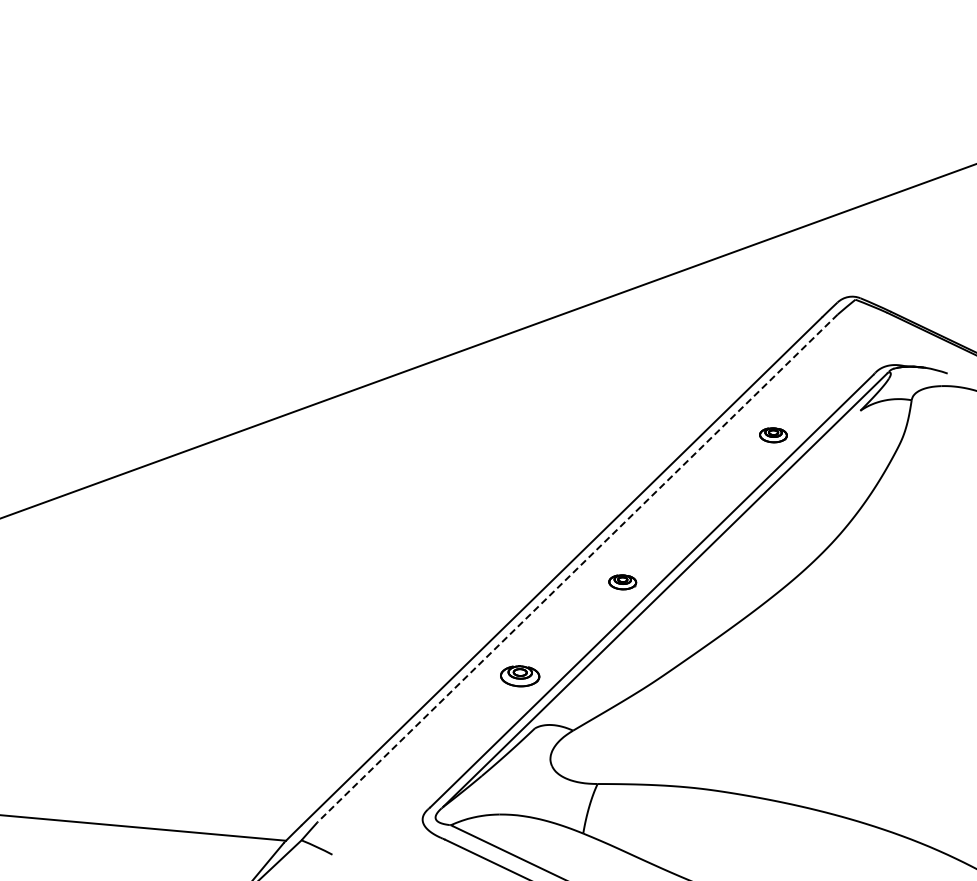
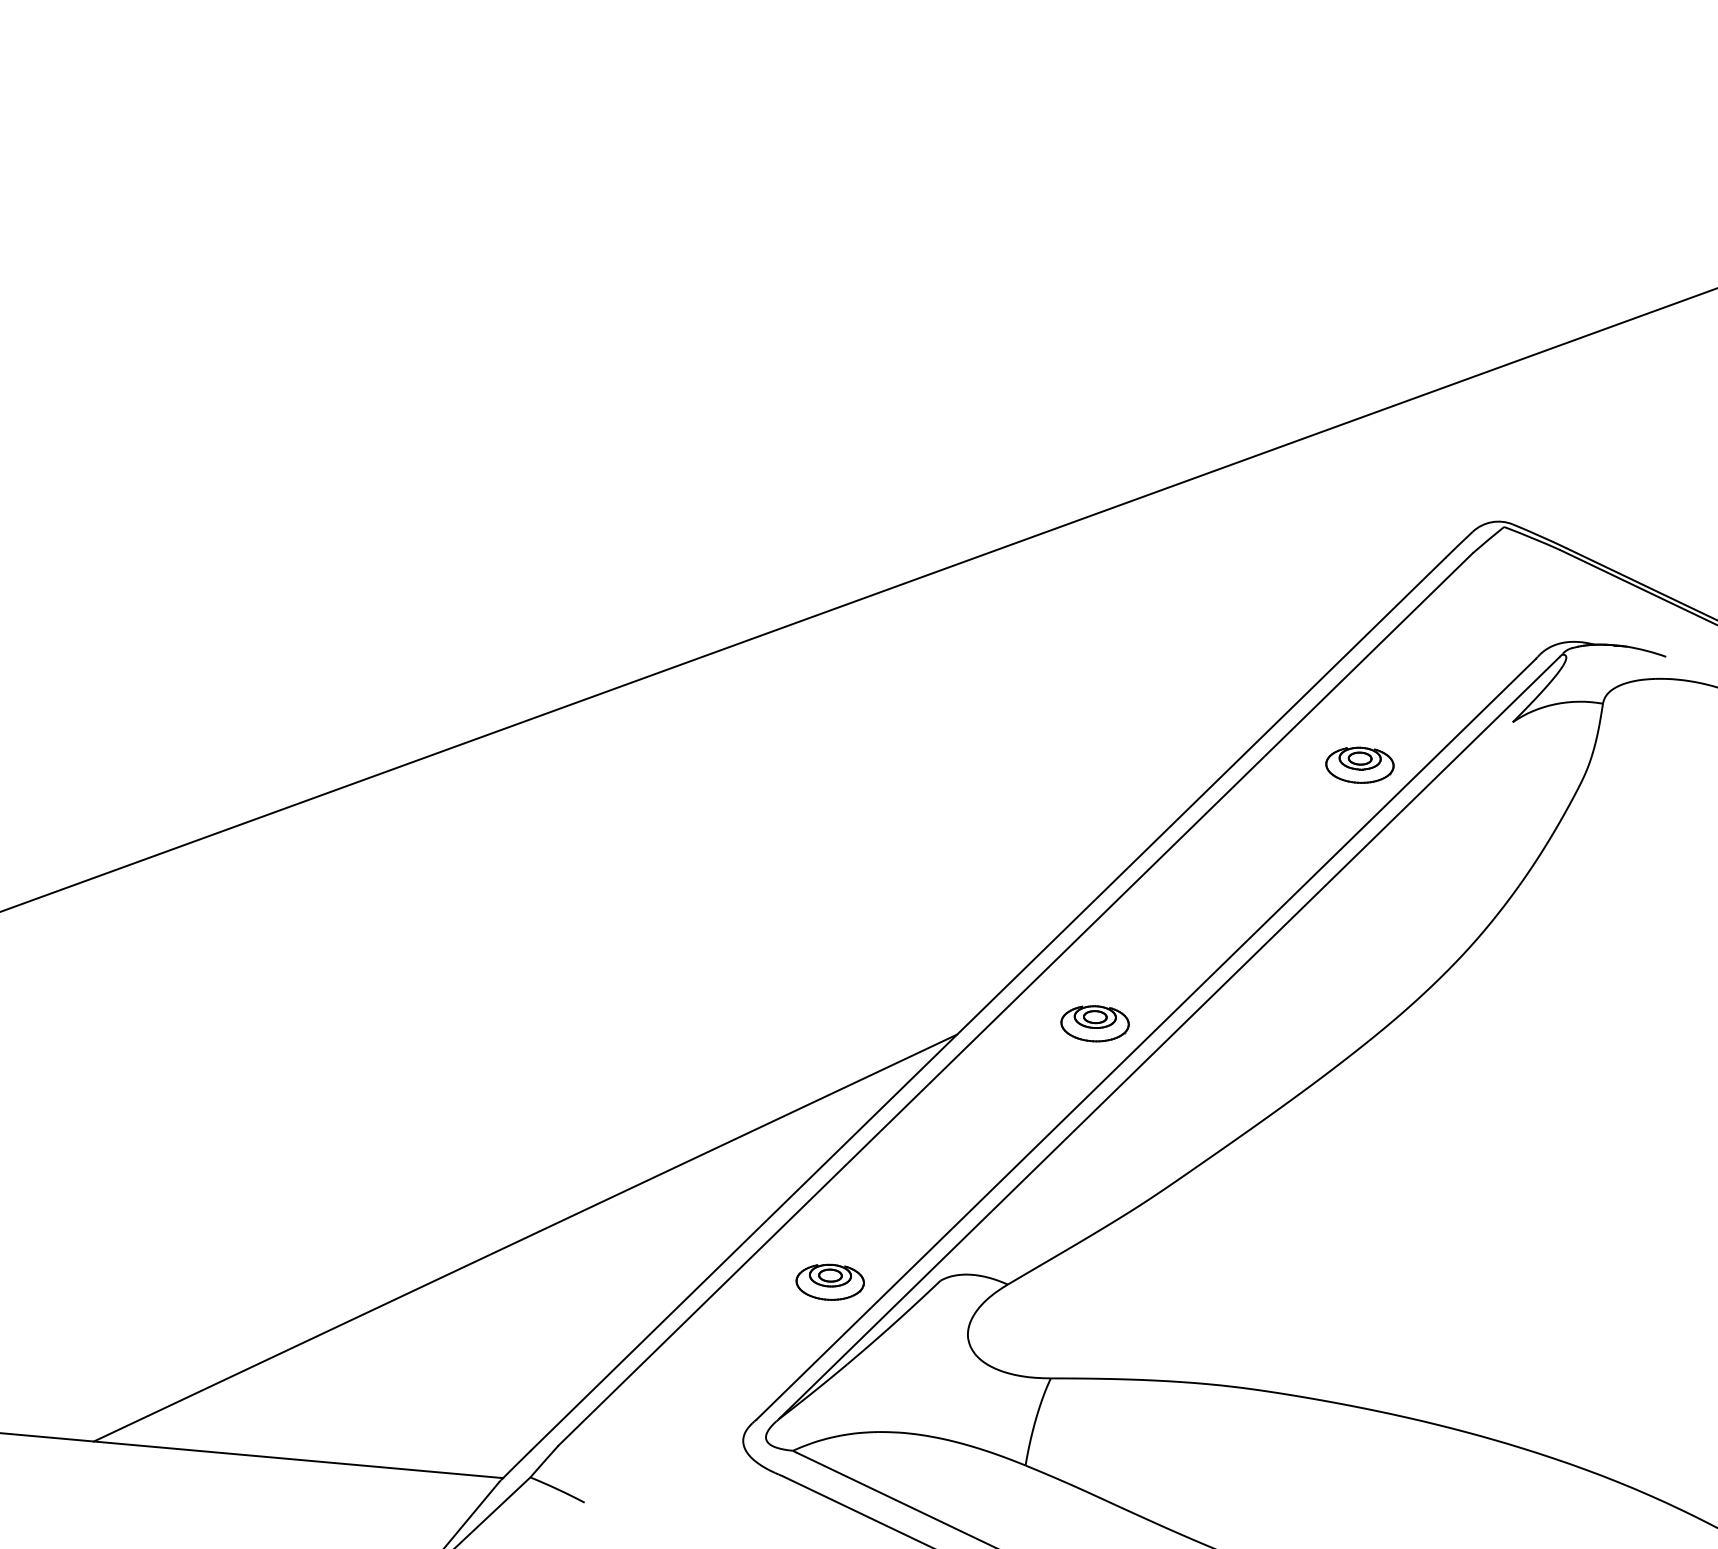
part: (773, 435) -> (1360, 765), size x1.43
line: (577, 568) -> (1015, 999), dashed -> solid
part: (622, 582) -> (1094, 1024), size x1.43
part: (520, 676) -> (830, 1282), moved
line: (298, 703) -> (524, 1236), added

